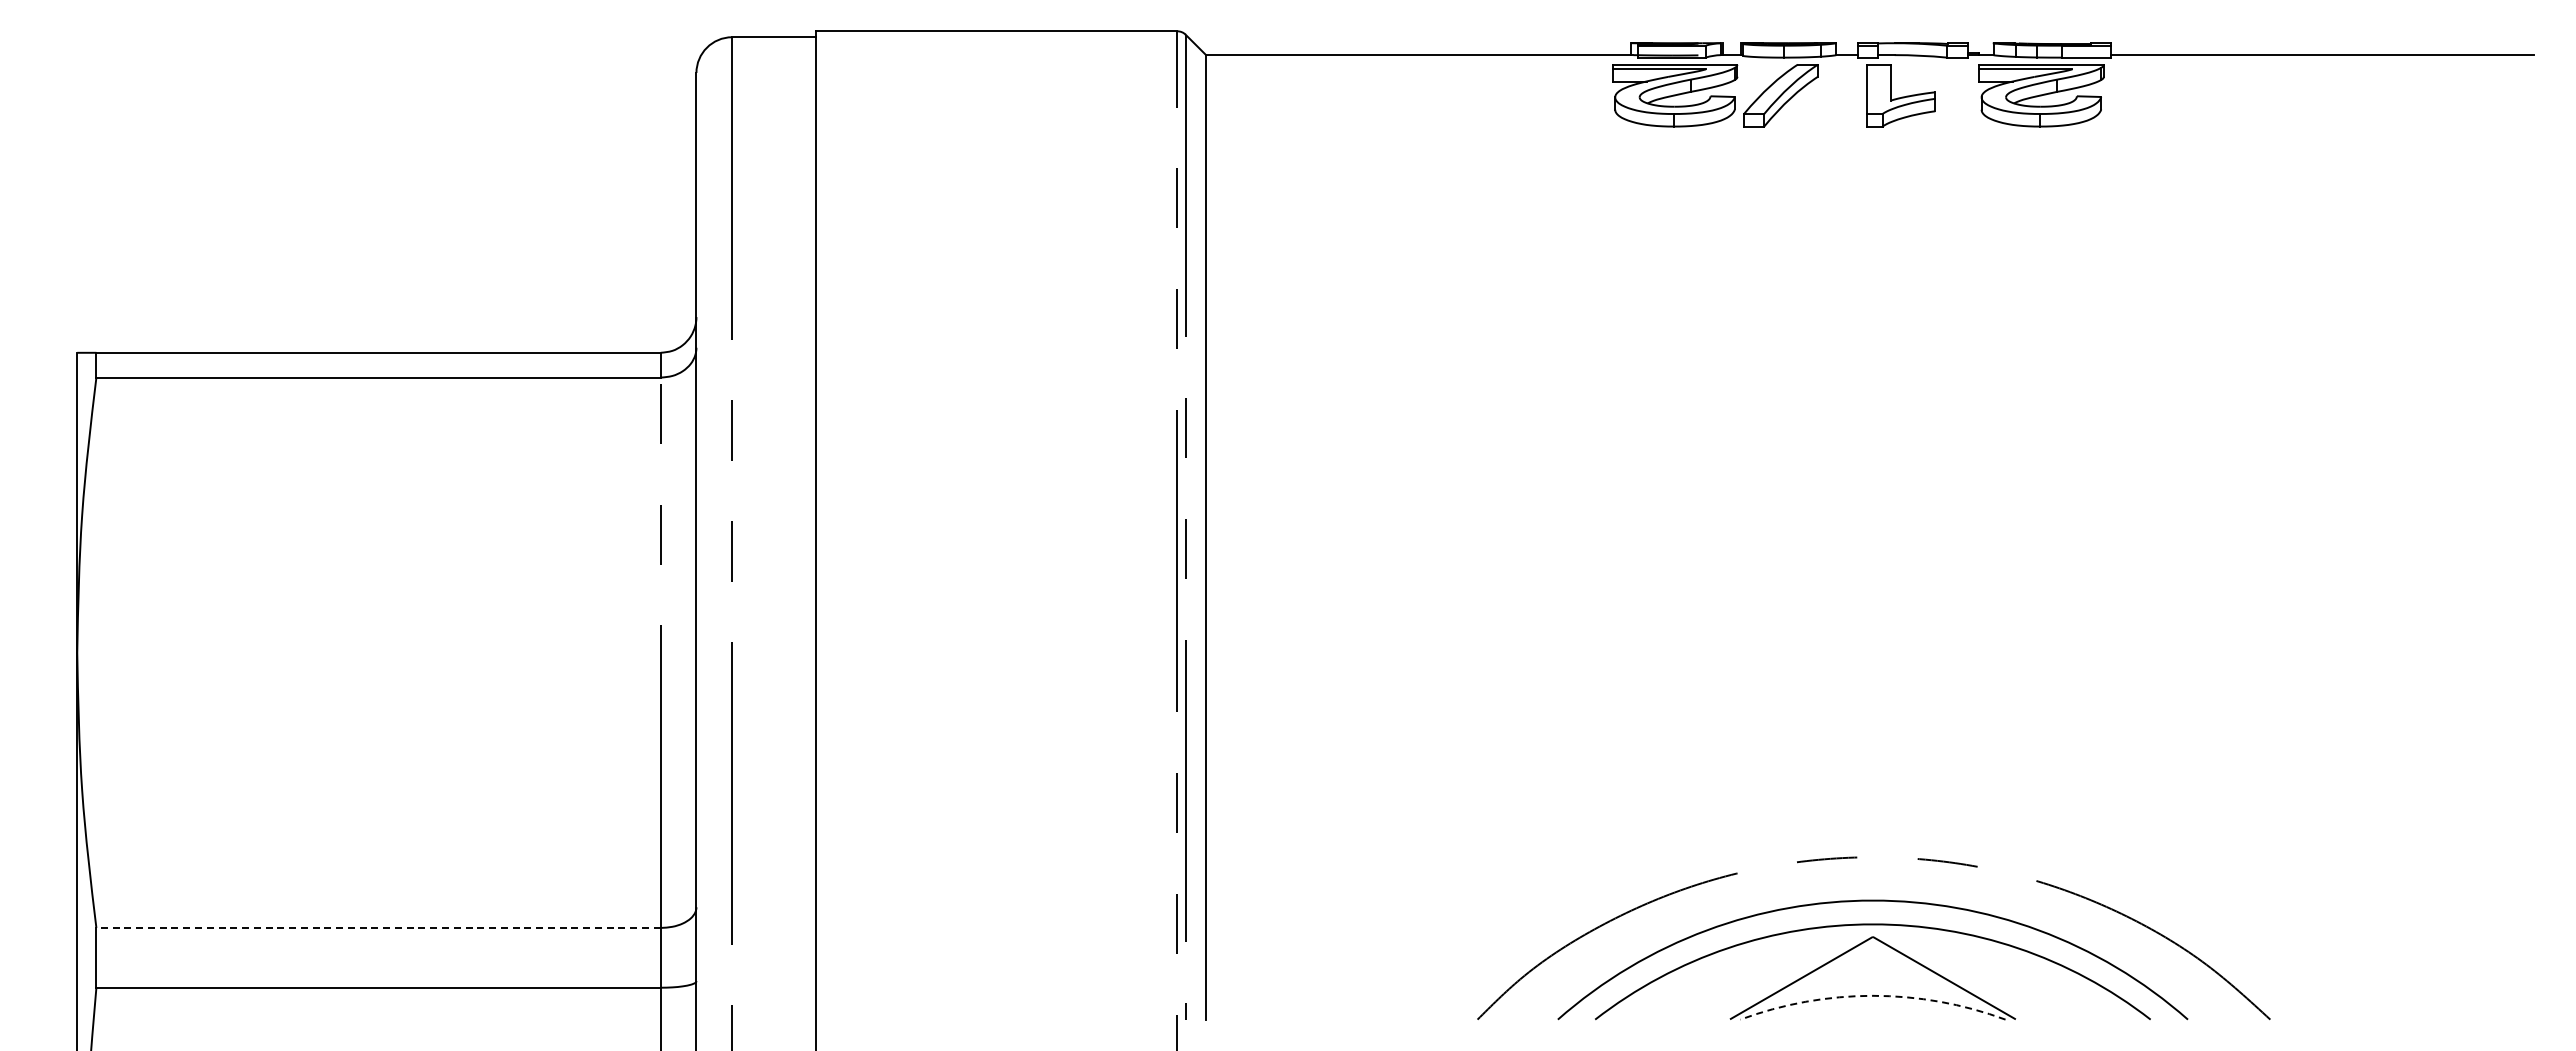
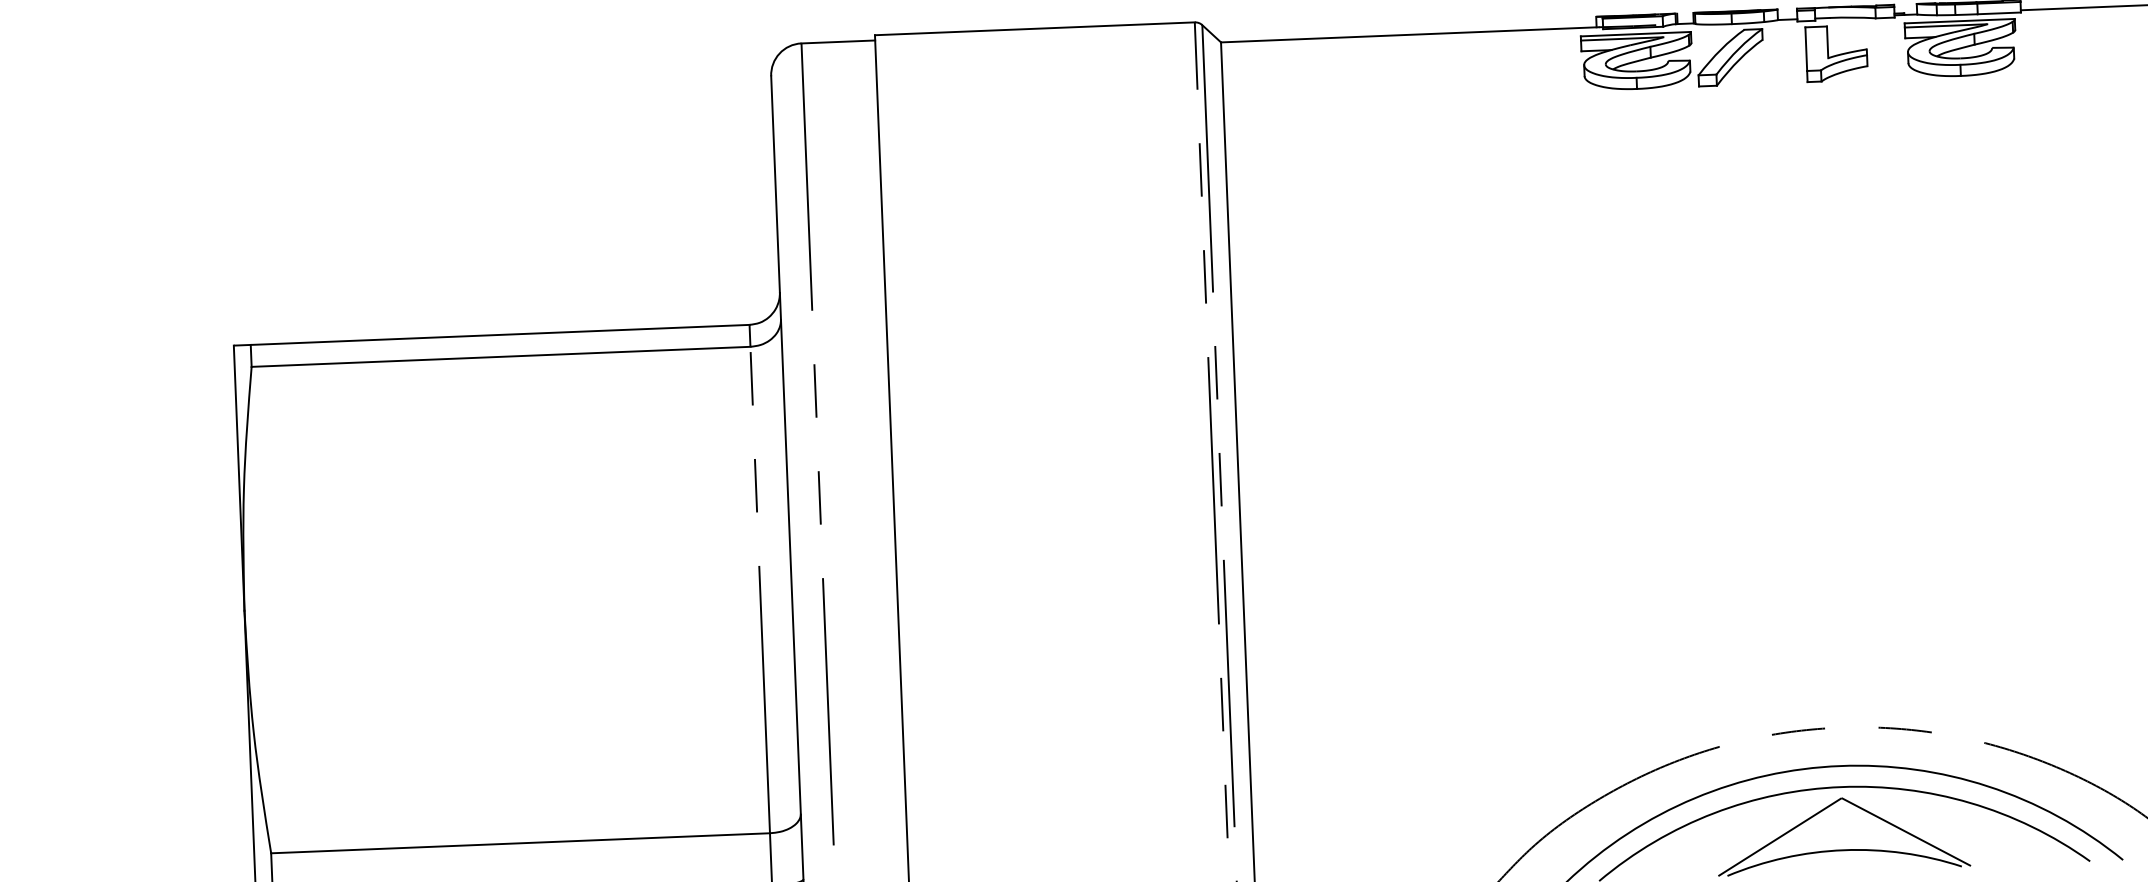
line: (378, 927) -> (520, 842), dashed -> solid
arc: (1872, 995) -> (1843, 849), dashed -> solid

